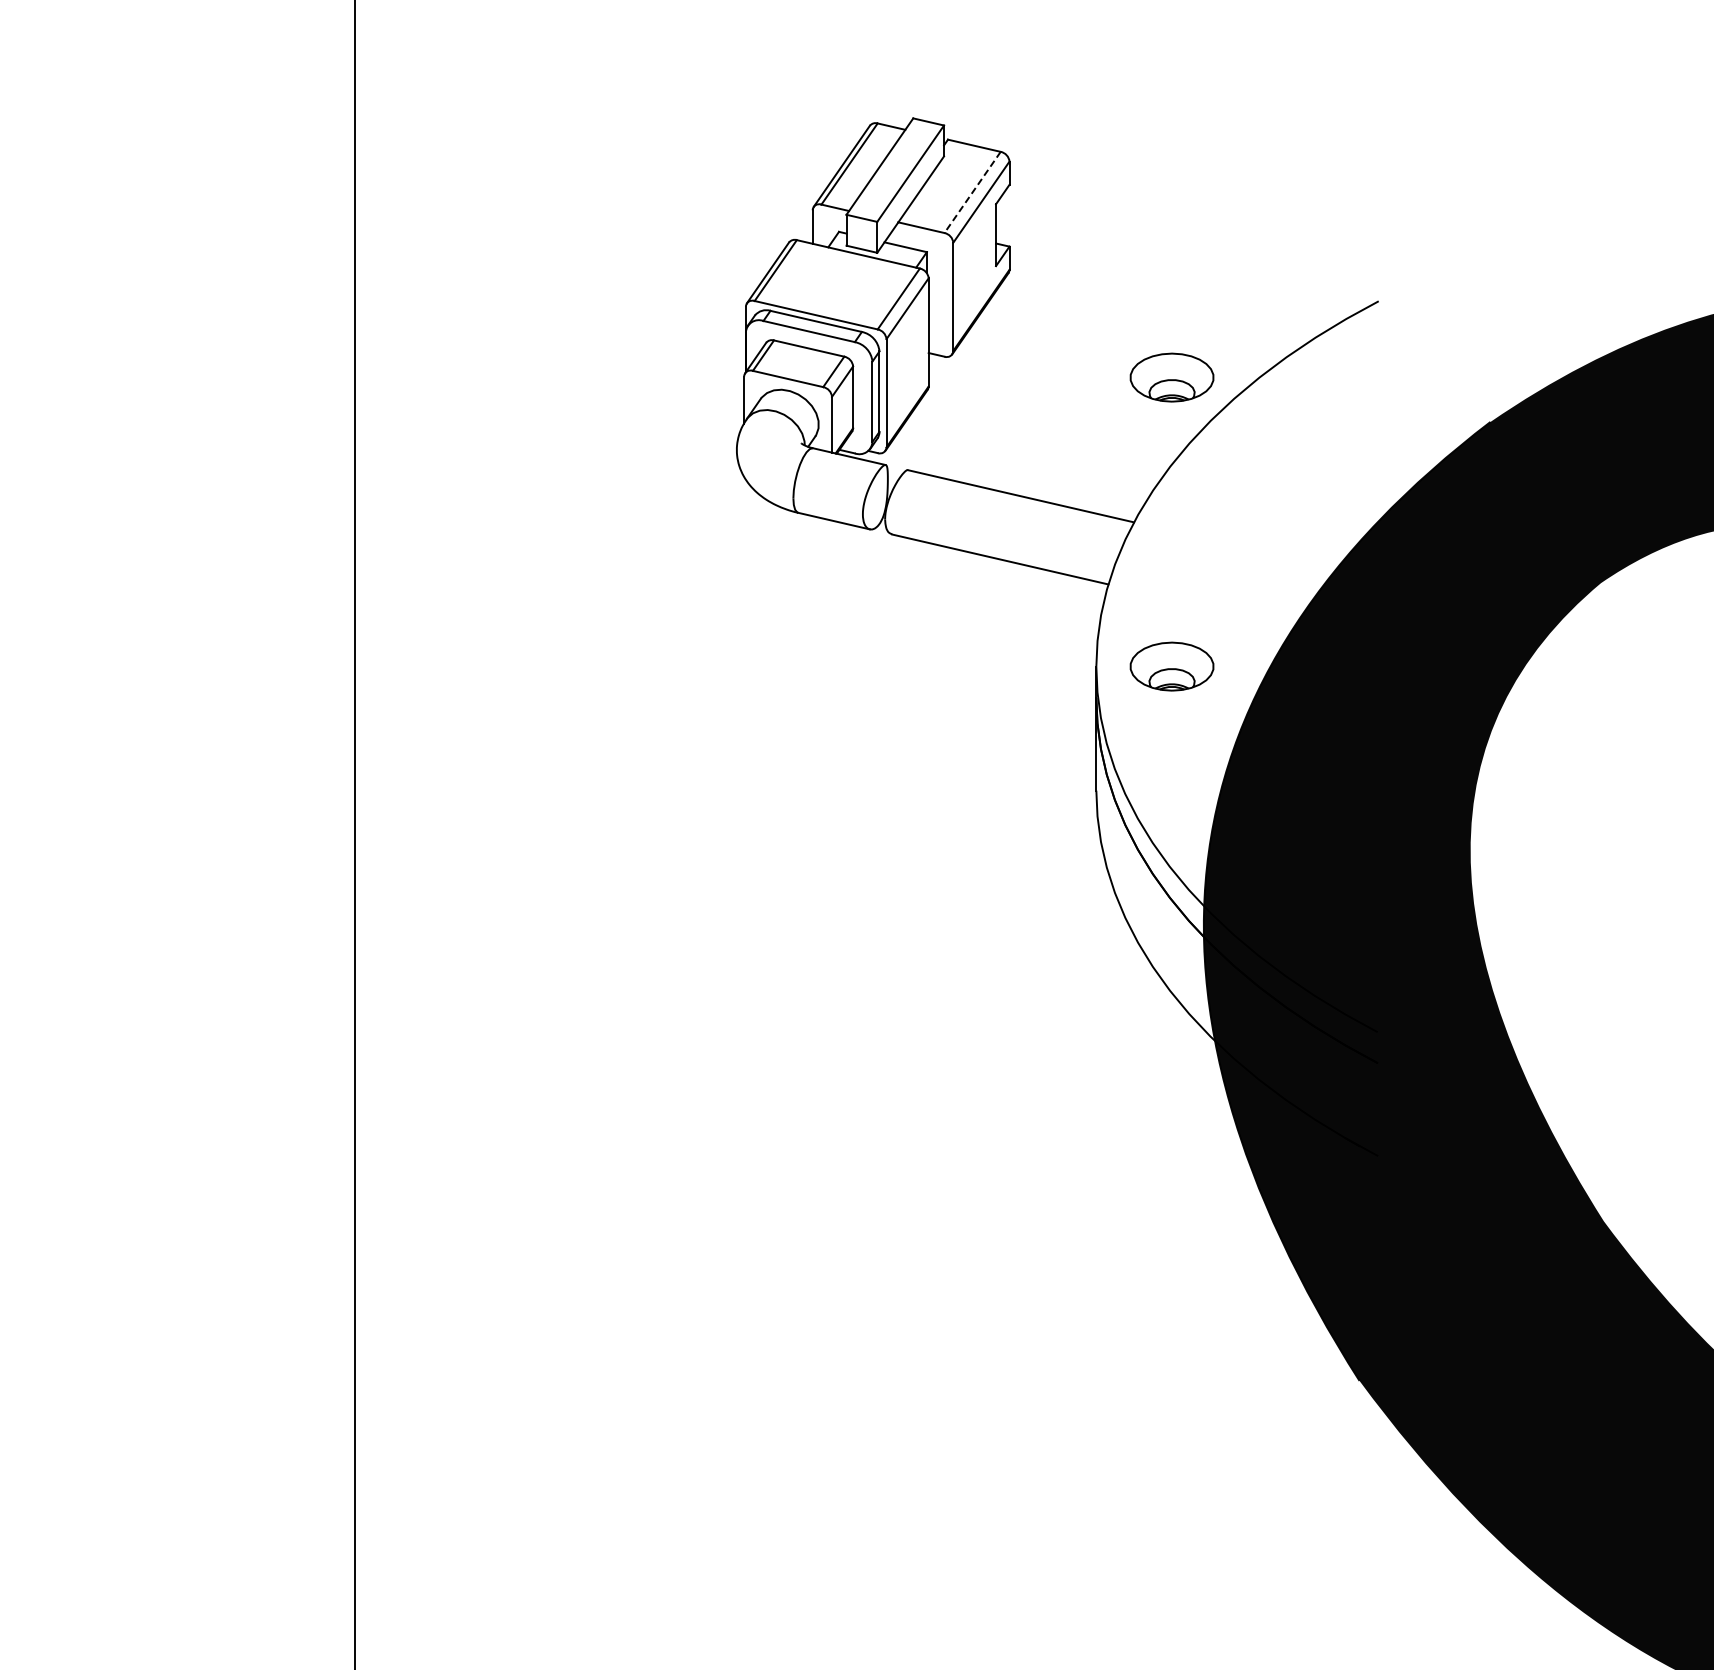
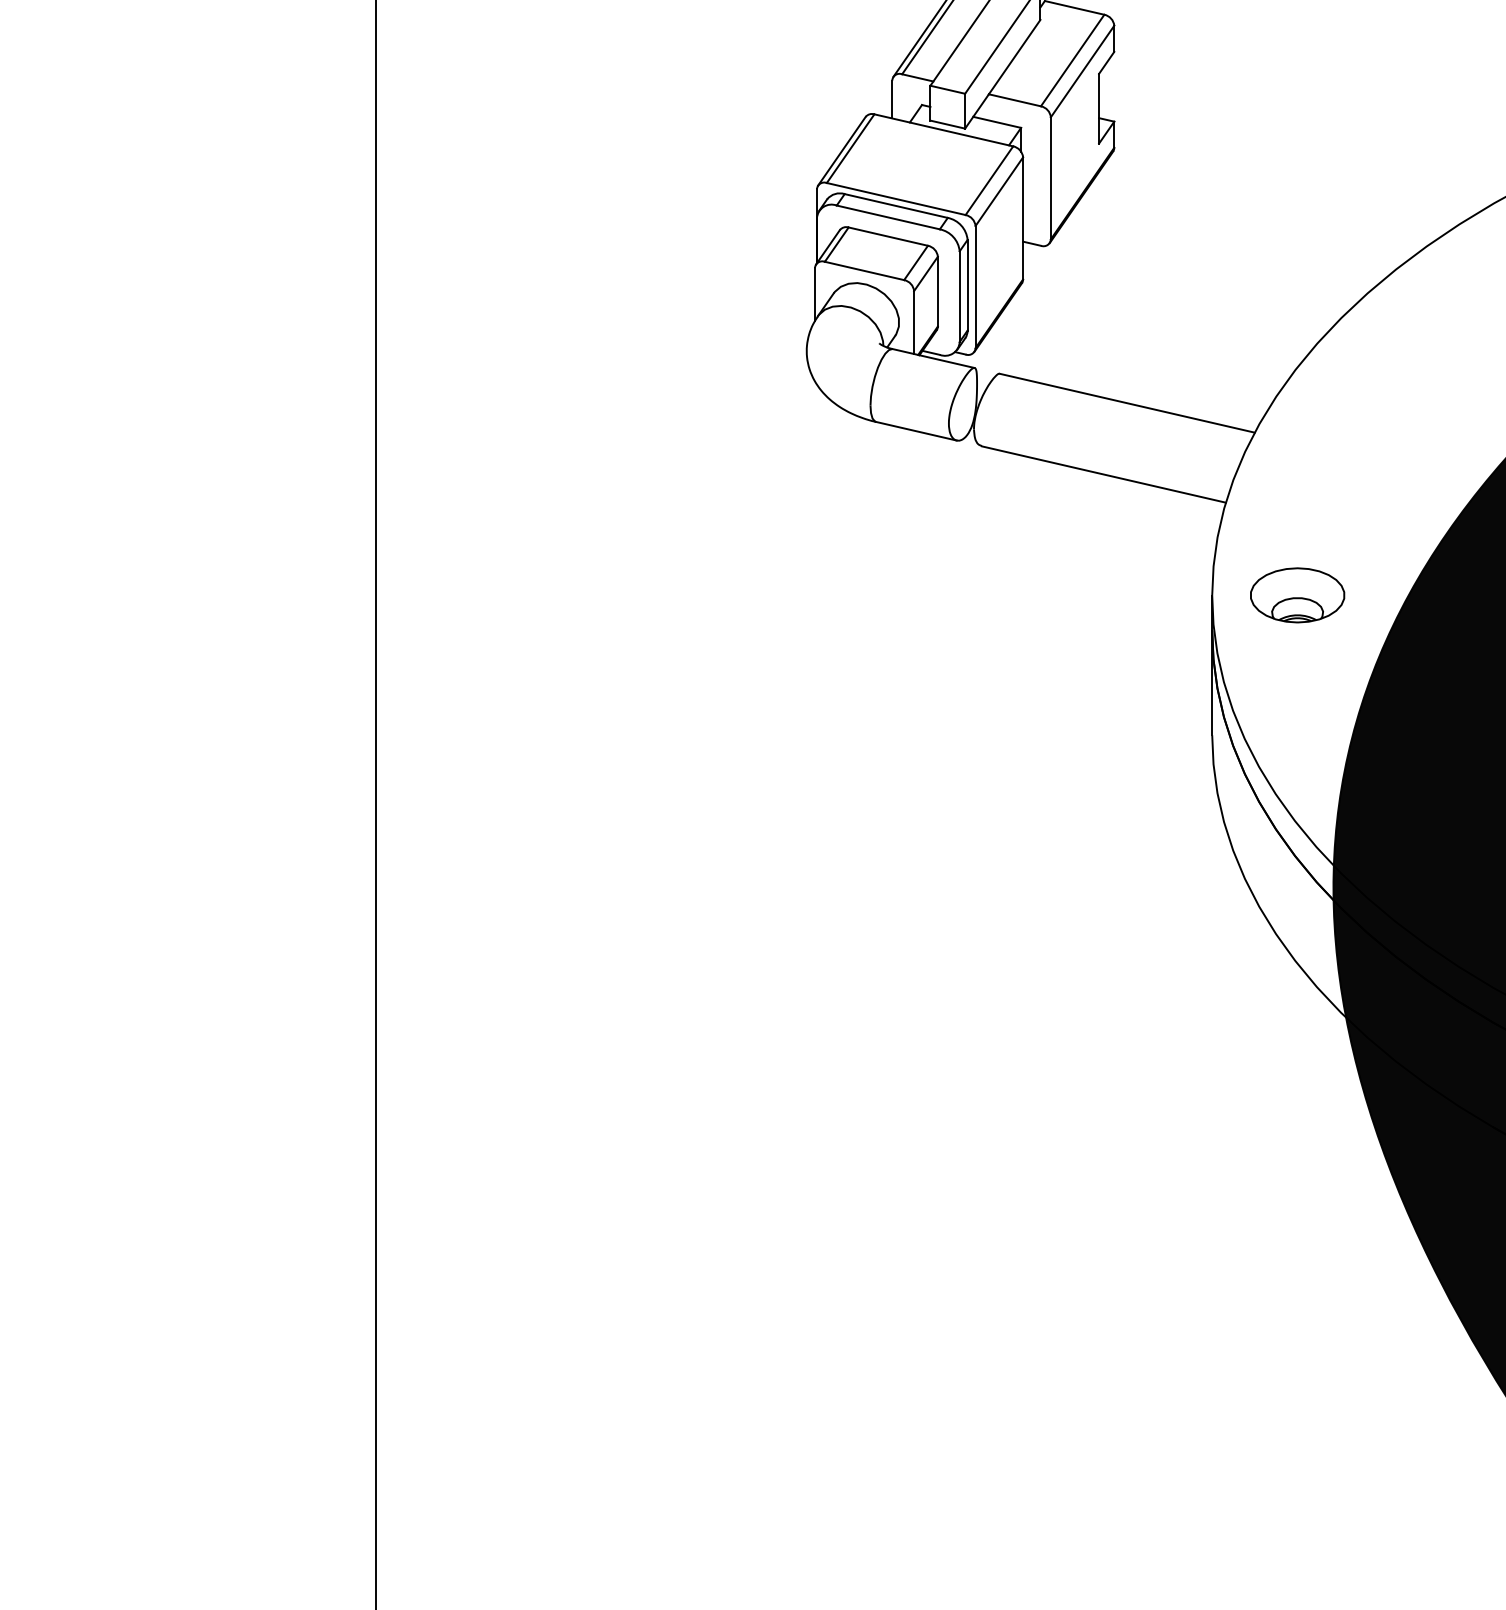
line: (972, 192) -> (1072, 60), dashed -> solid
part: (1171, 377) -> (1296, 269), removed

